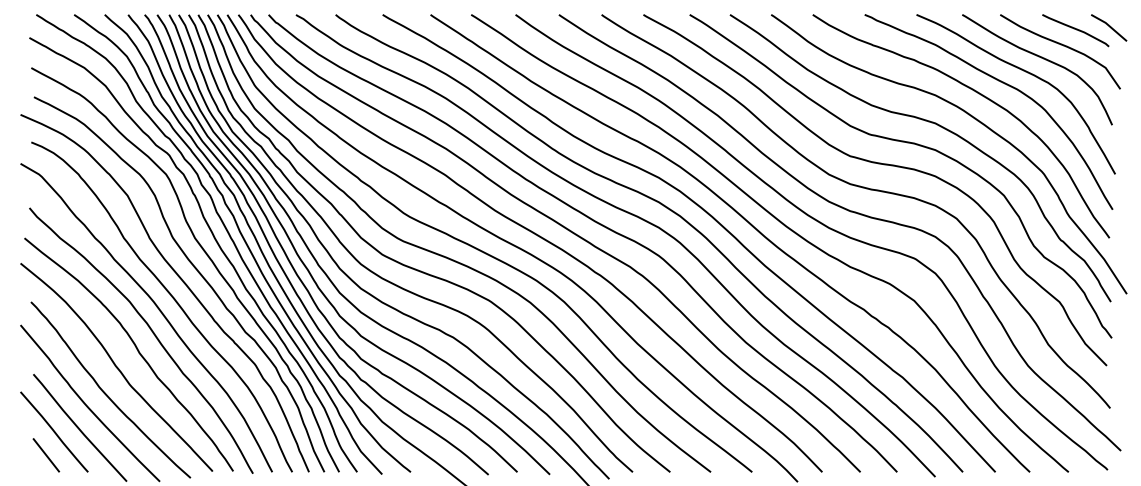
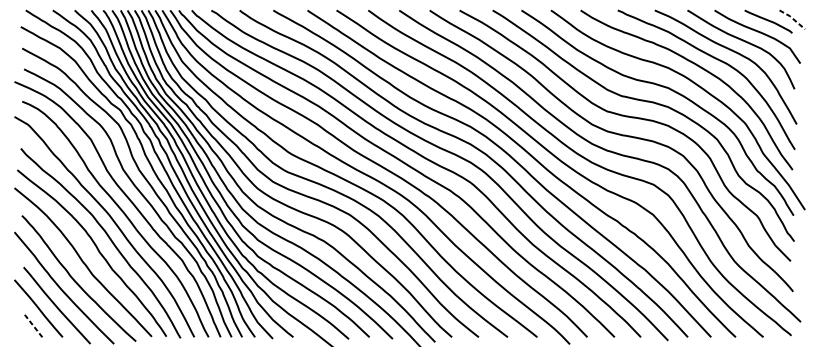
line: (1110, 26) -> (793, 18), solid -> dashed
line: (46, 454) -> (33, 324), solid -> dashed

